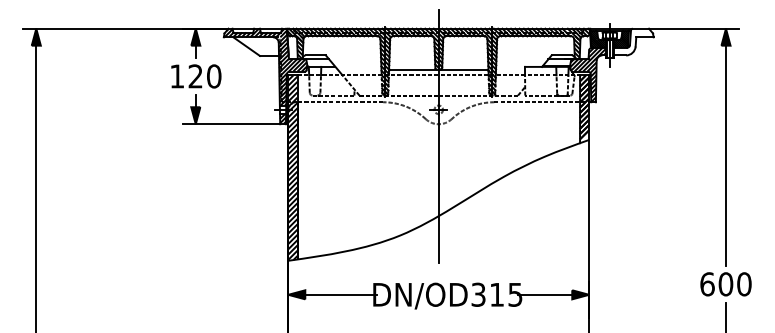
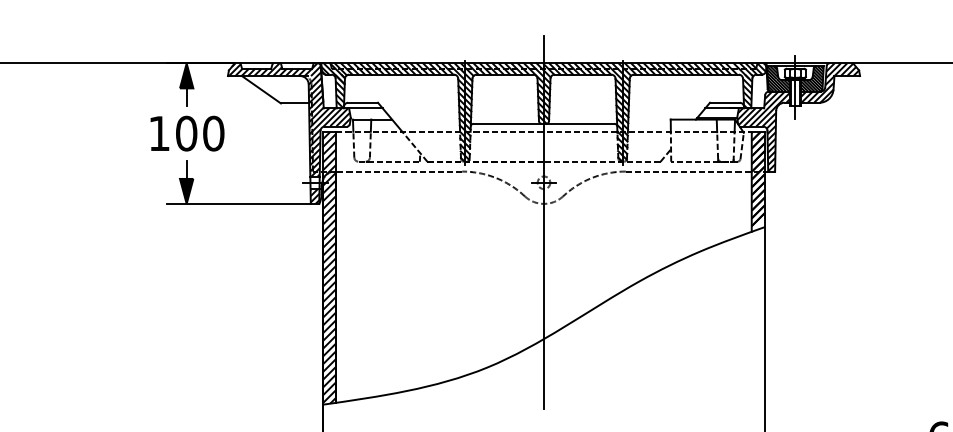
hatch: (633, 41) -> (830, 82), added
text: (195, 76) -> (186, 133), 120 -> 100

